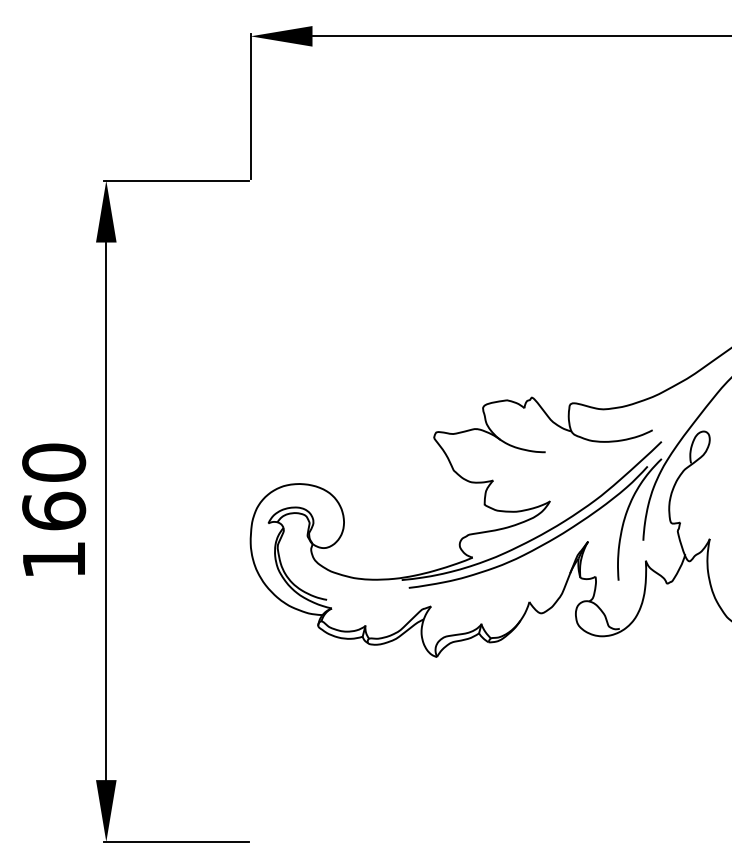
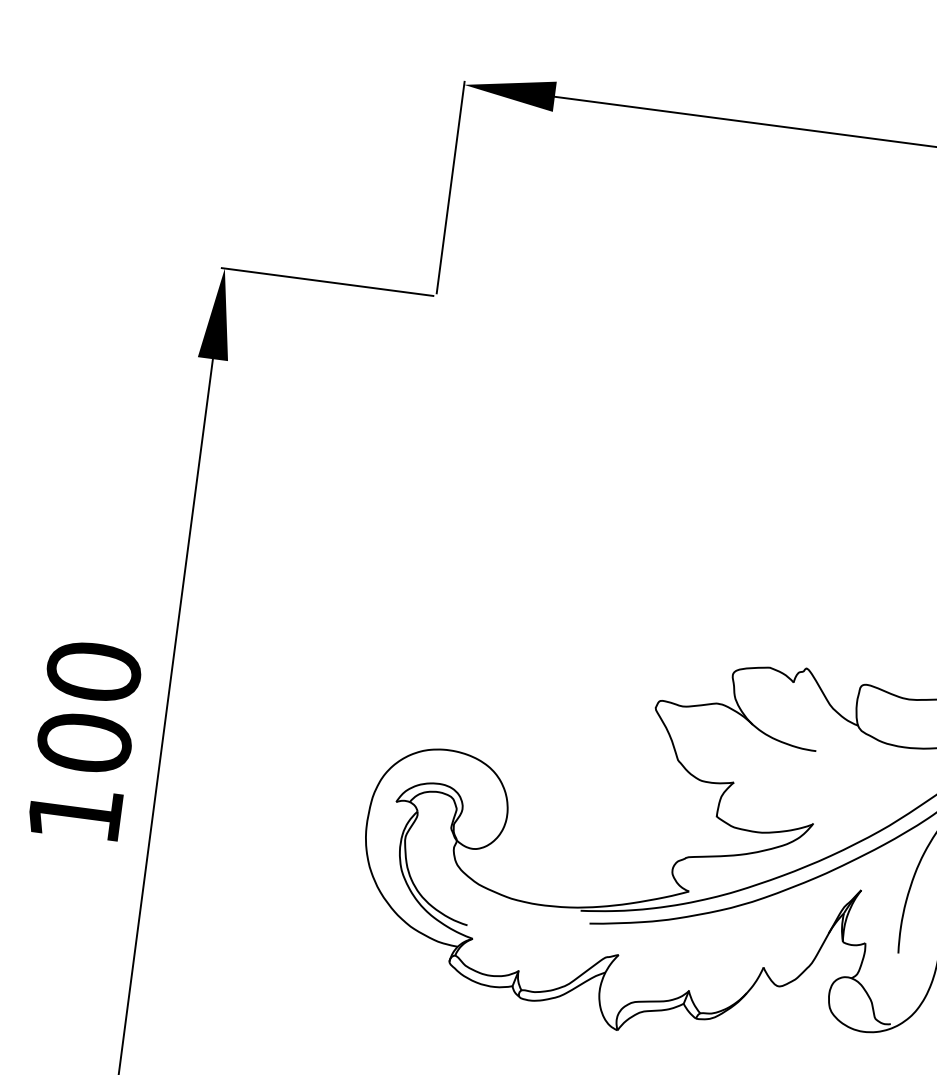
text: (54, 510) -> (85, 741), 160 -> 100

